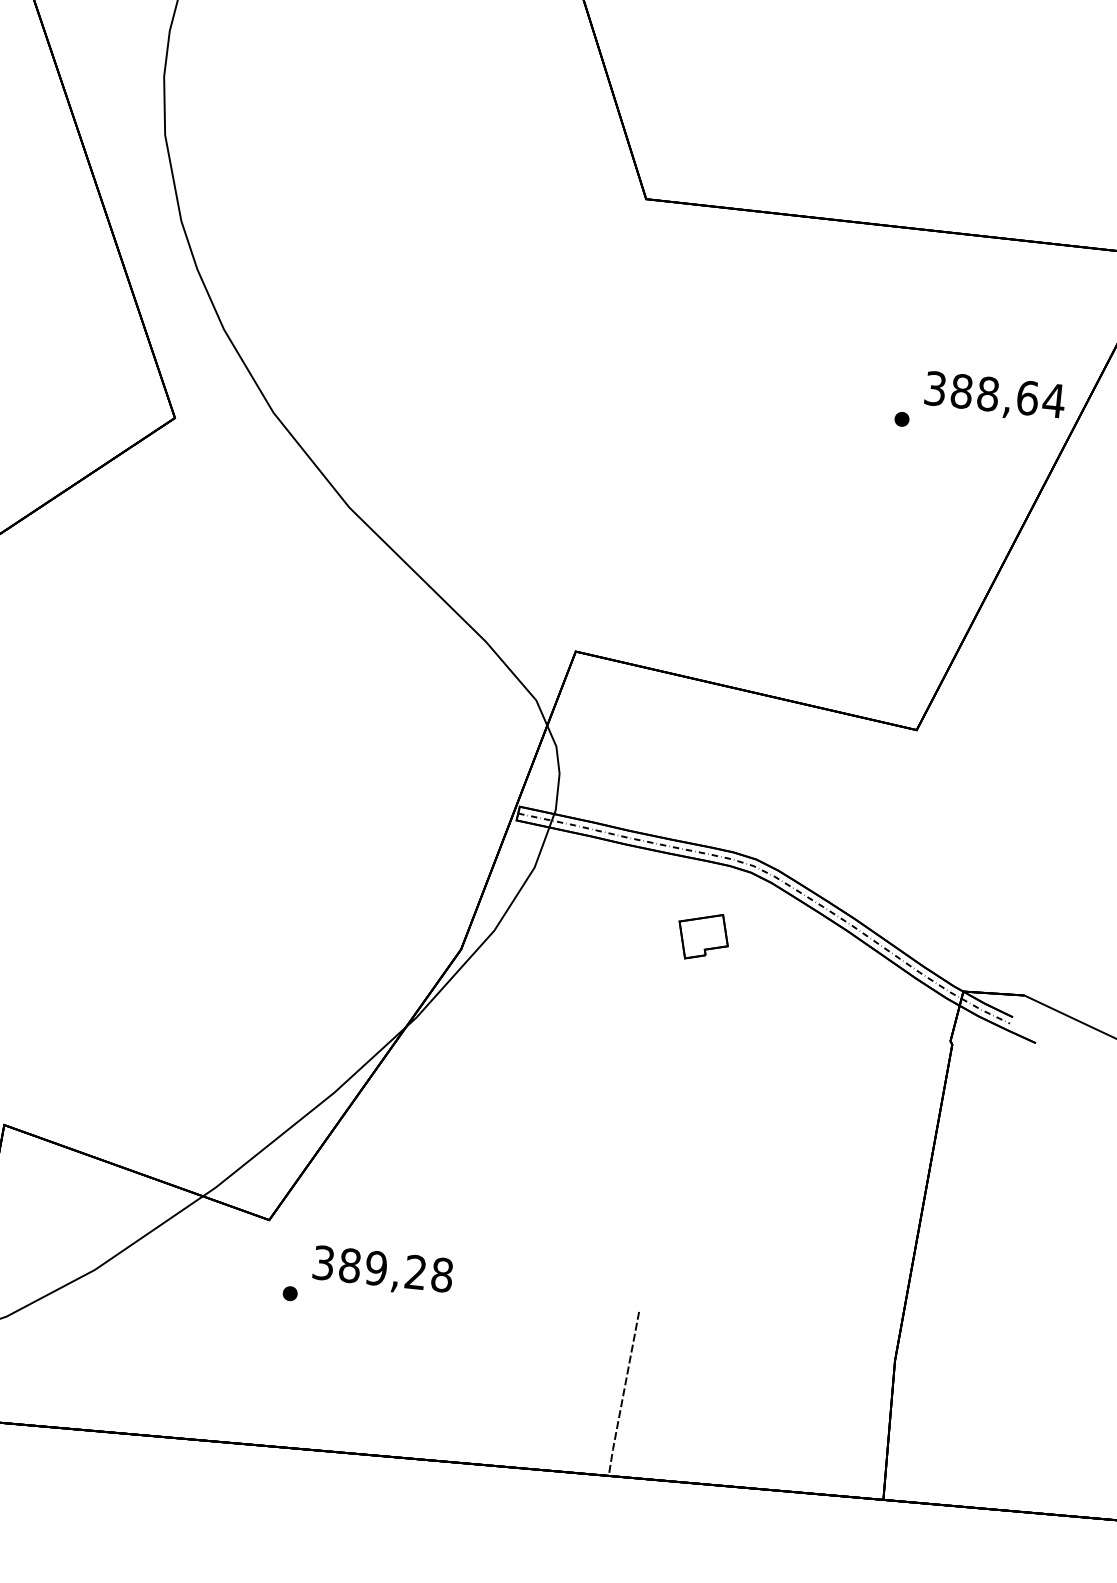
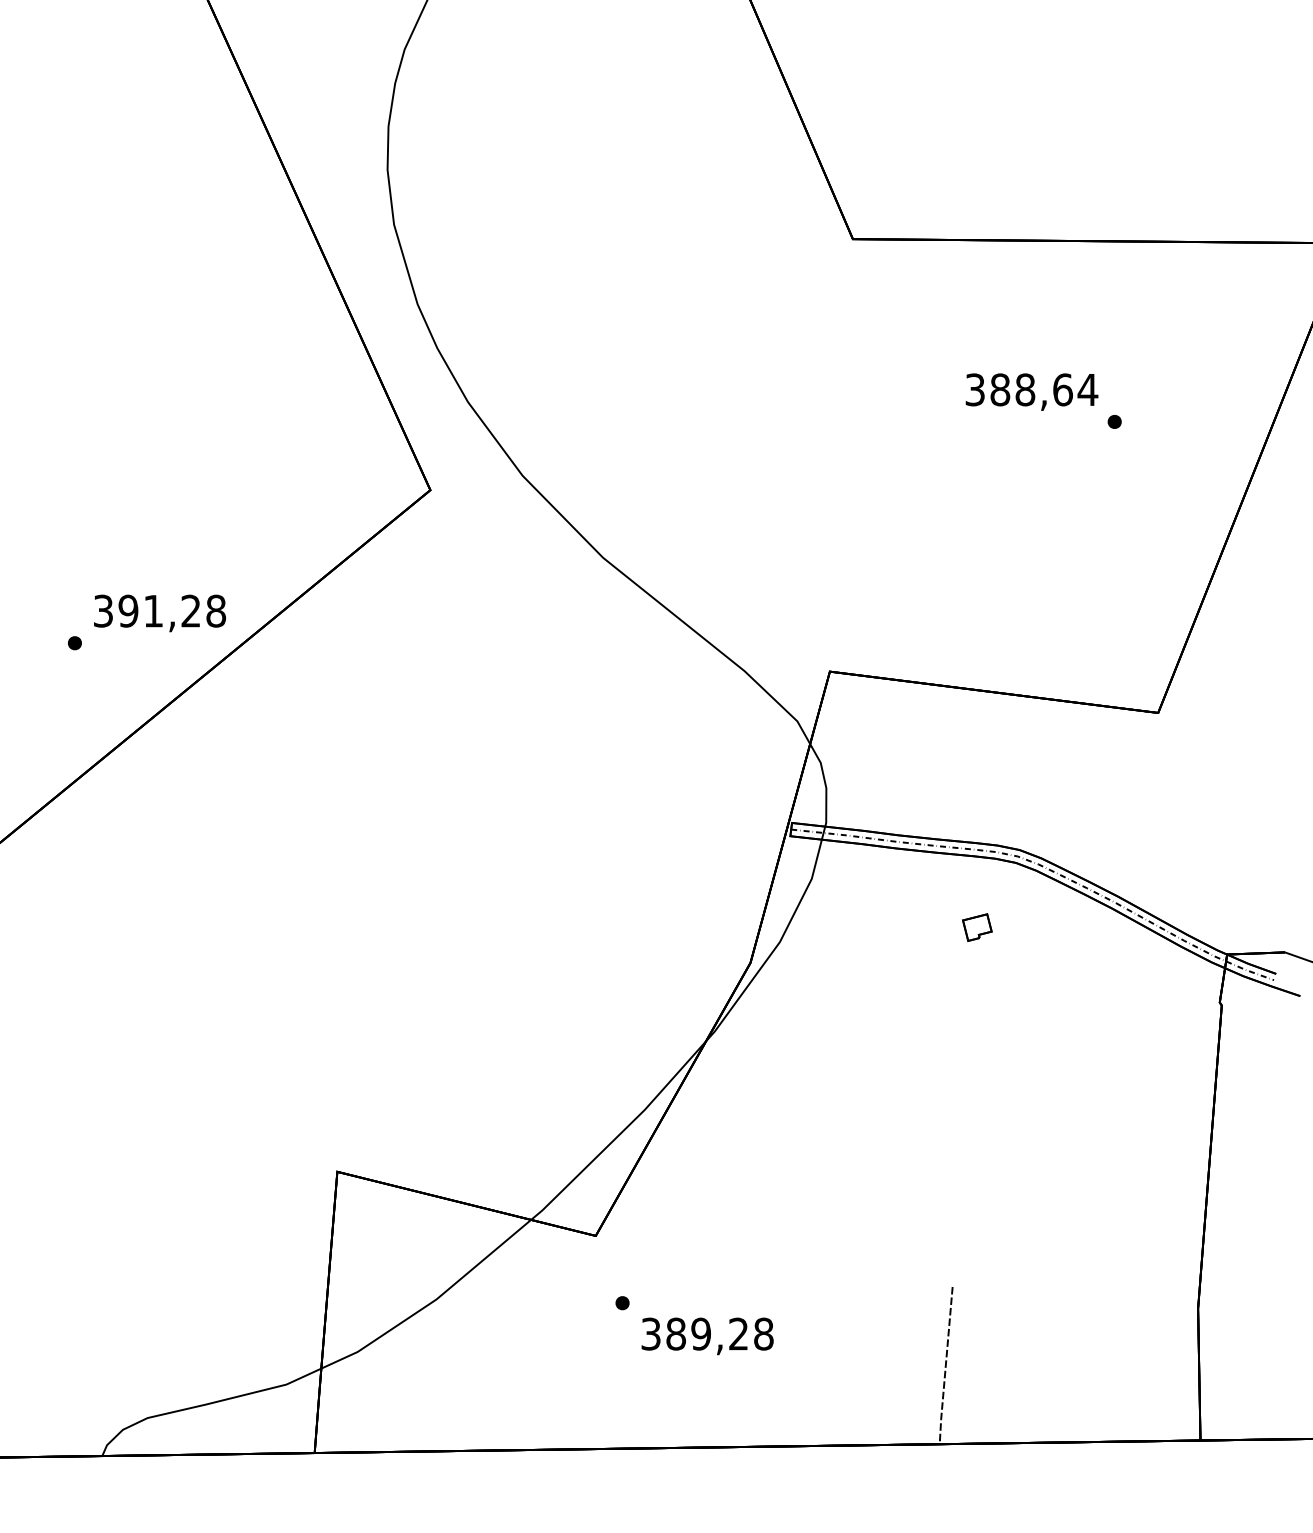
text: (994, 396) -> (1031, 391), moved
part: (703, 936) -> (977, 927), size x0.6
text: (382, 1271) -> (707, 1336), moved

